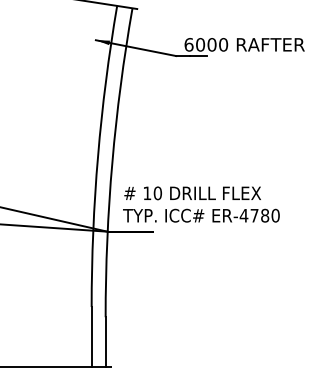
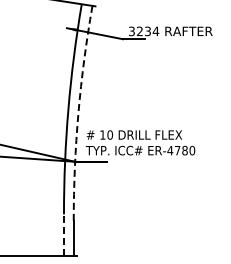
text: (205, 44) -> (143, 31), 6000 -> 3234
arc: (112, 162) -> (78, 113), solid -> dashed
line: (90, 337) -> (63, 235), solid -> dashed

